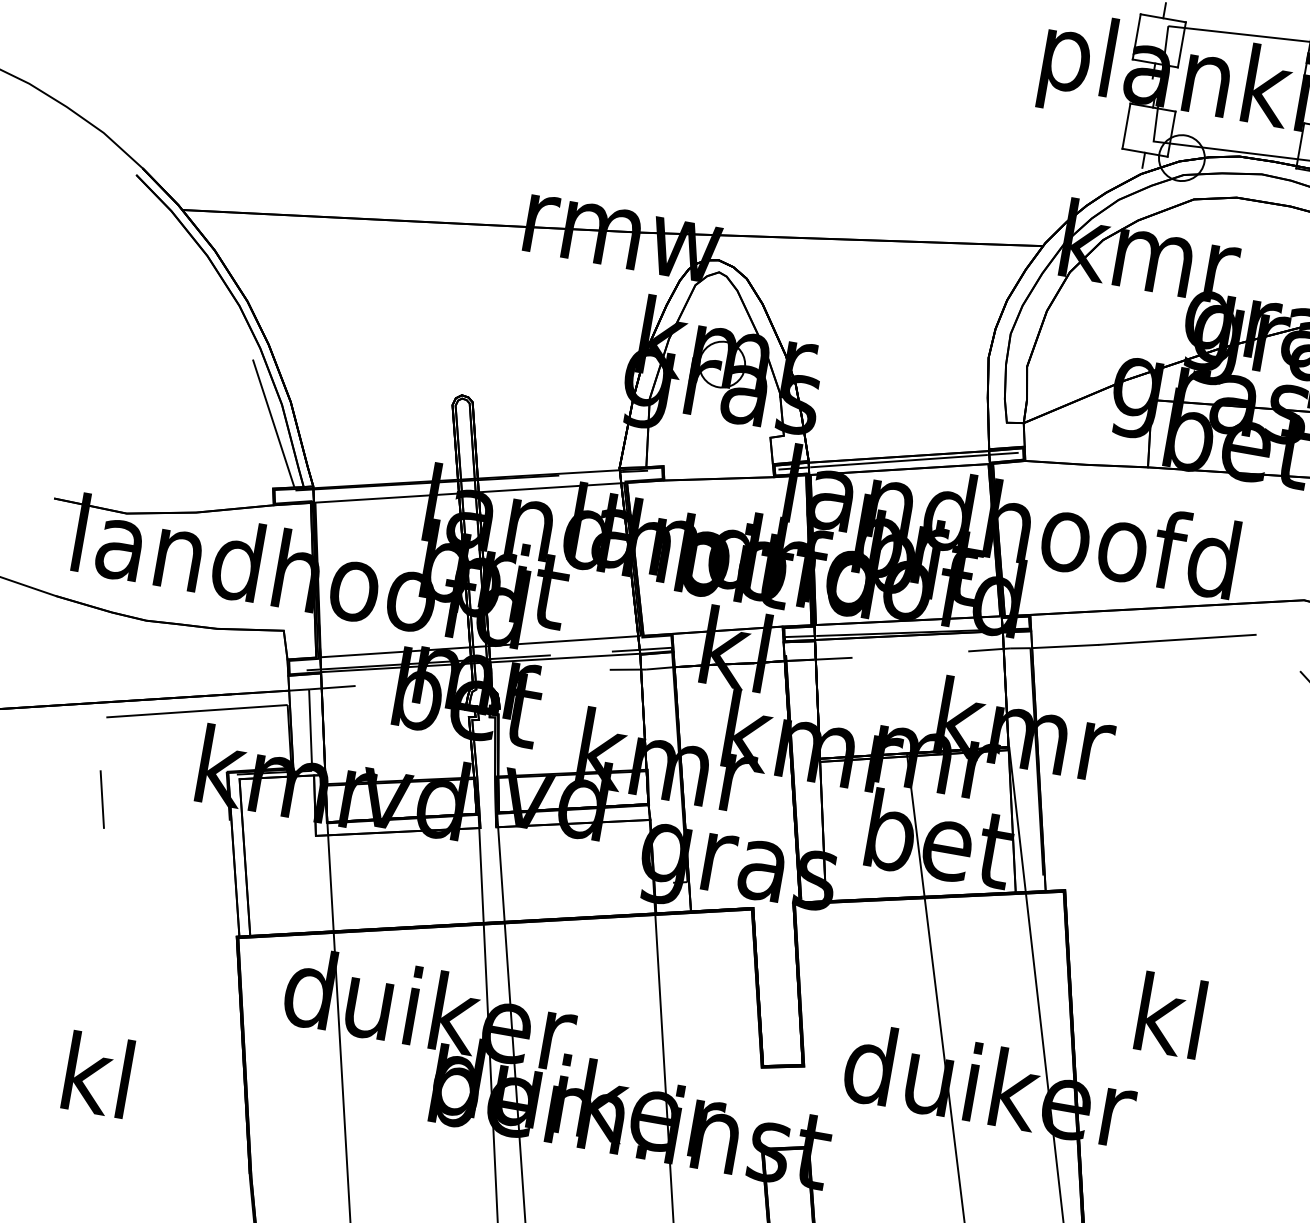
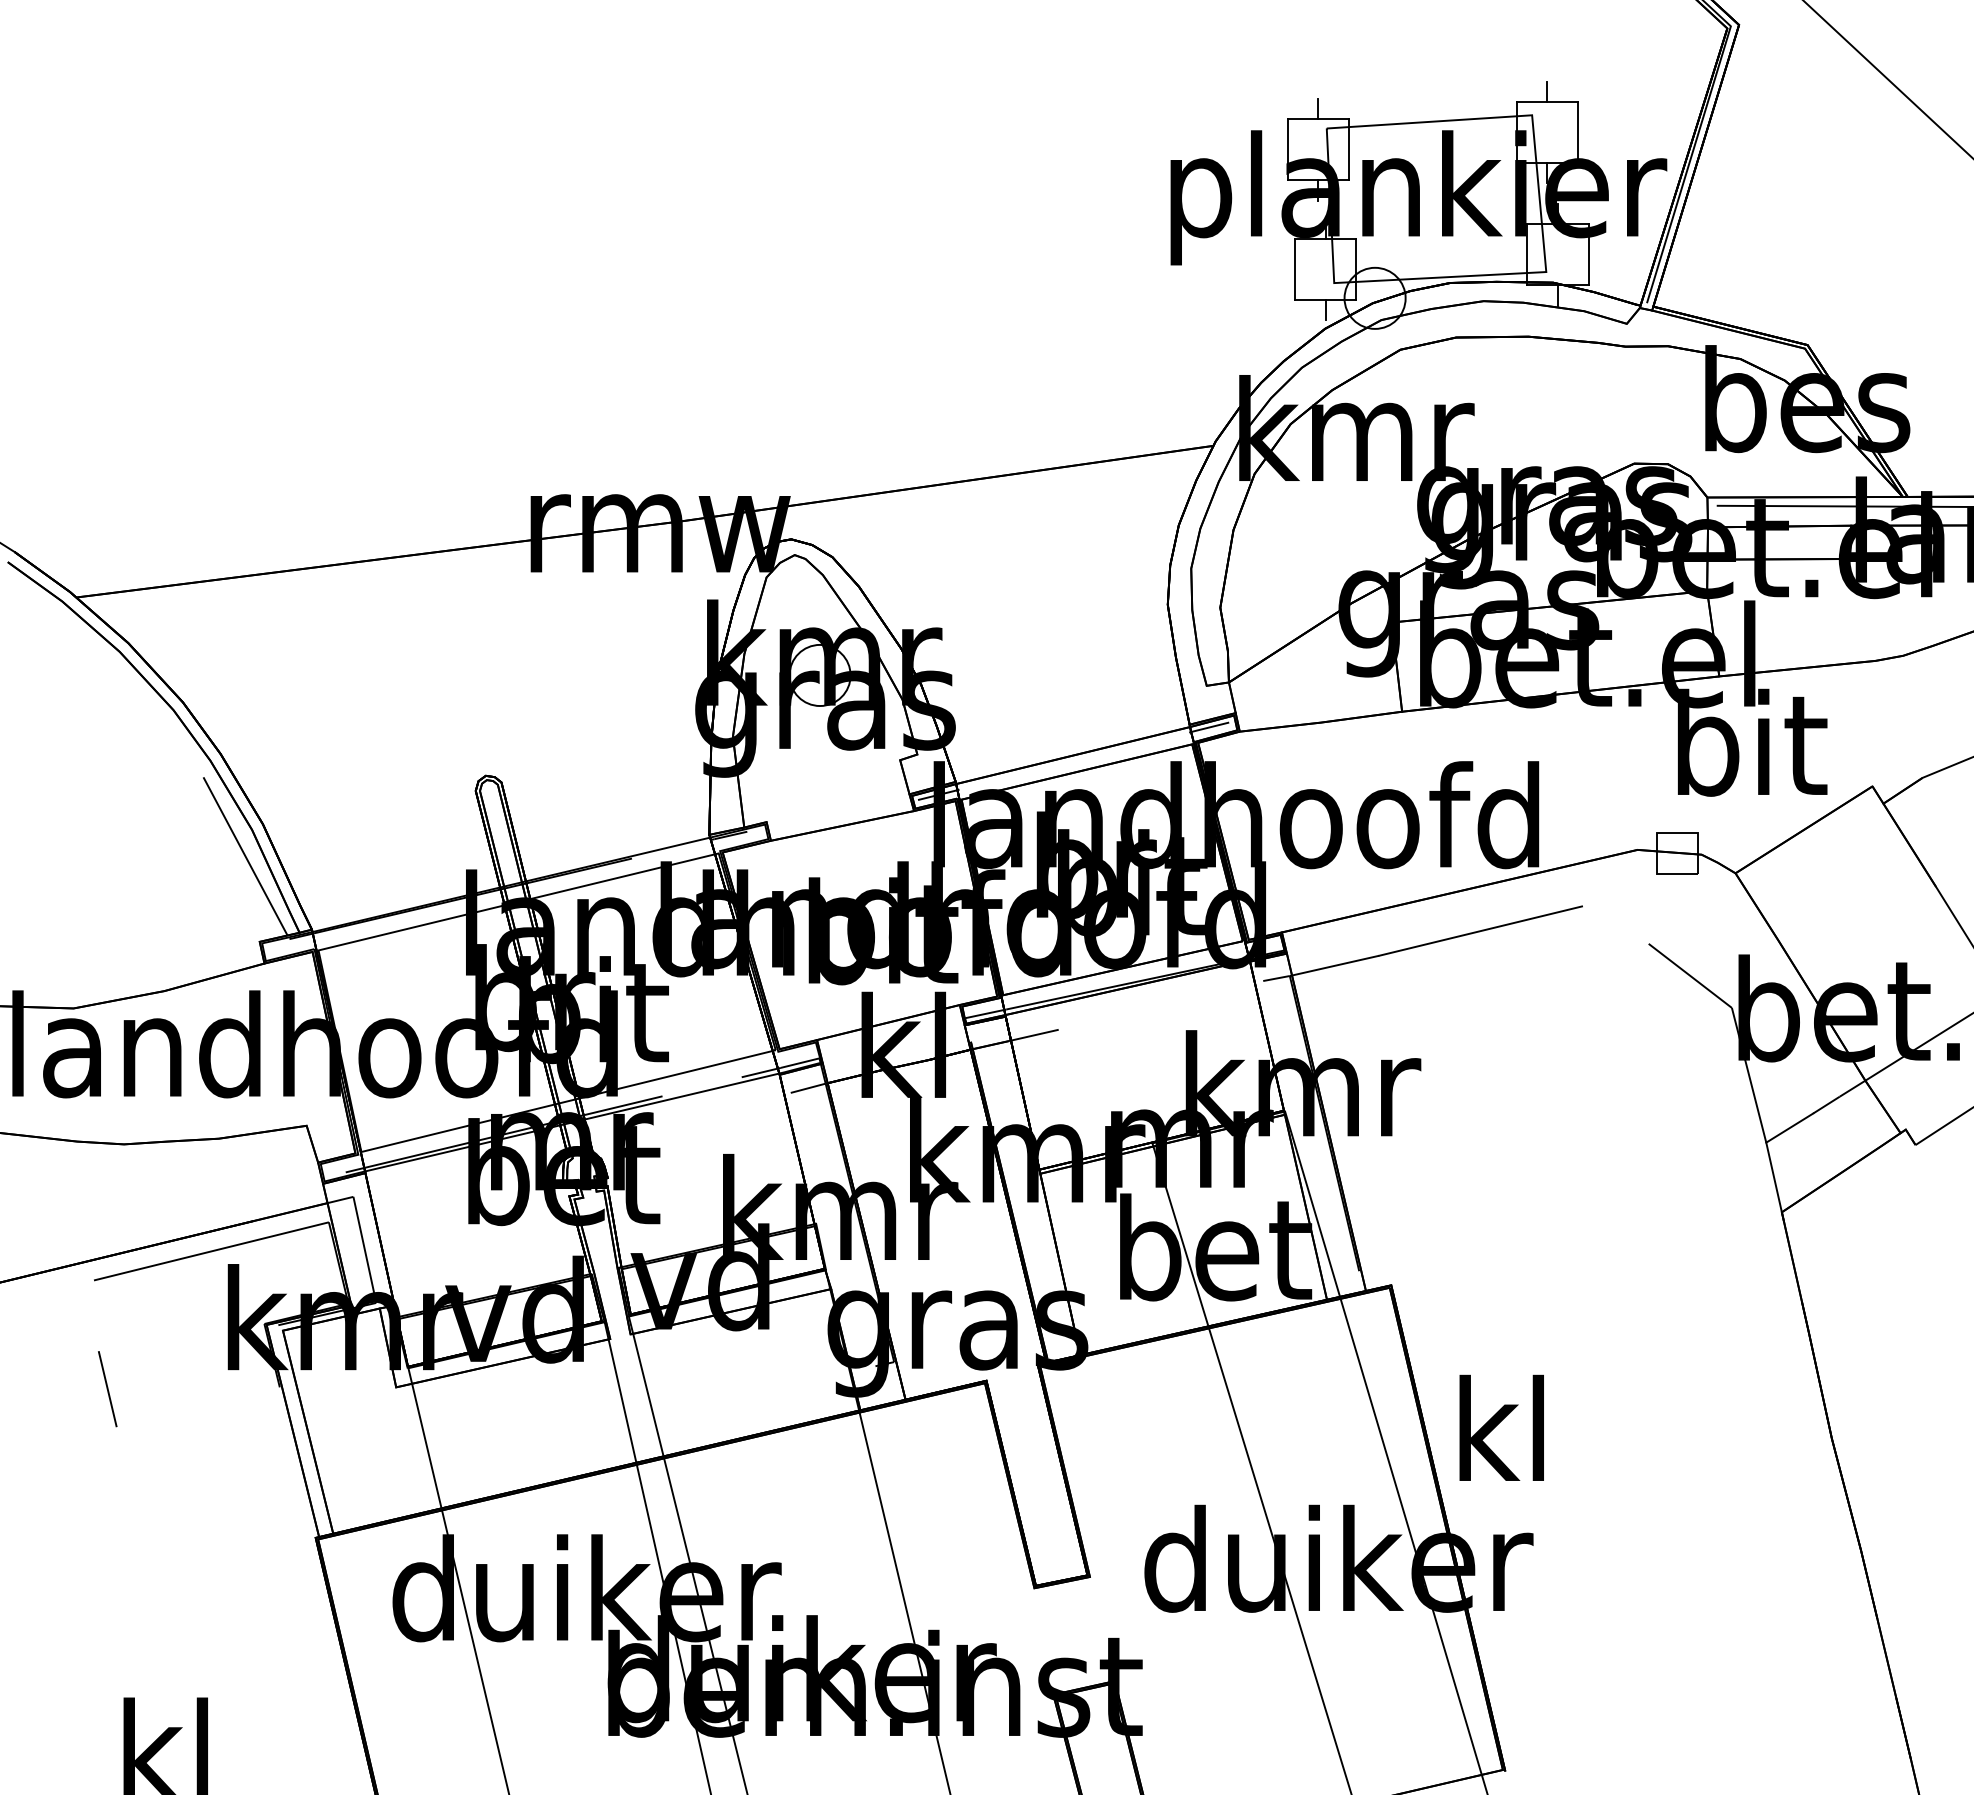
line: (899, 460) -> (1074, 760), removed
line: (989, 649) -> (1236, 987), removed
line: (627, 669) -> (766, 1096), removed
line: (332, 687) -> (383, 1188), removed
text: (1170, 1014) -> (1501, 1427), moved

